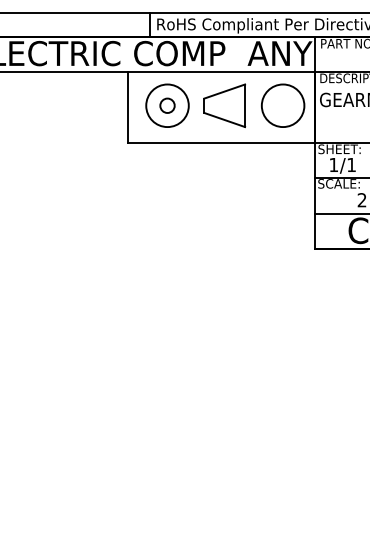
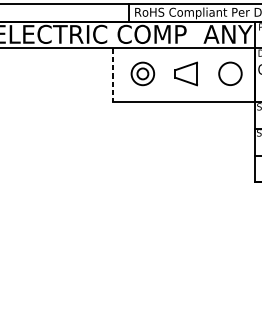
circle: (167, 105) -> (142, 73), size x0.7
part: (224, 105) -> (186, 73), size x0.7
circle: (283, 105) -> (230, 73), size x0.7
line: (128, 108) -> (113, 75), solid -> dashed

